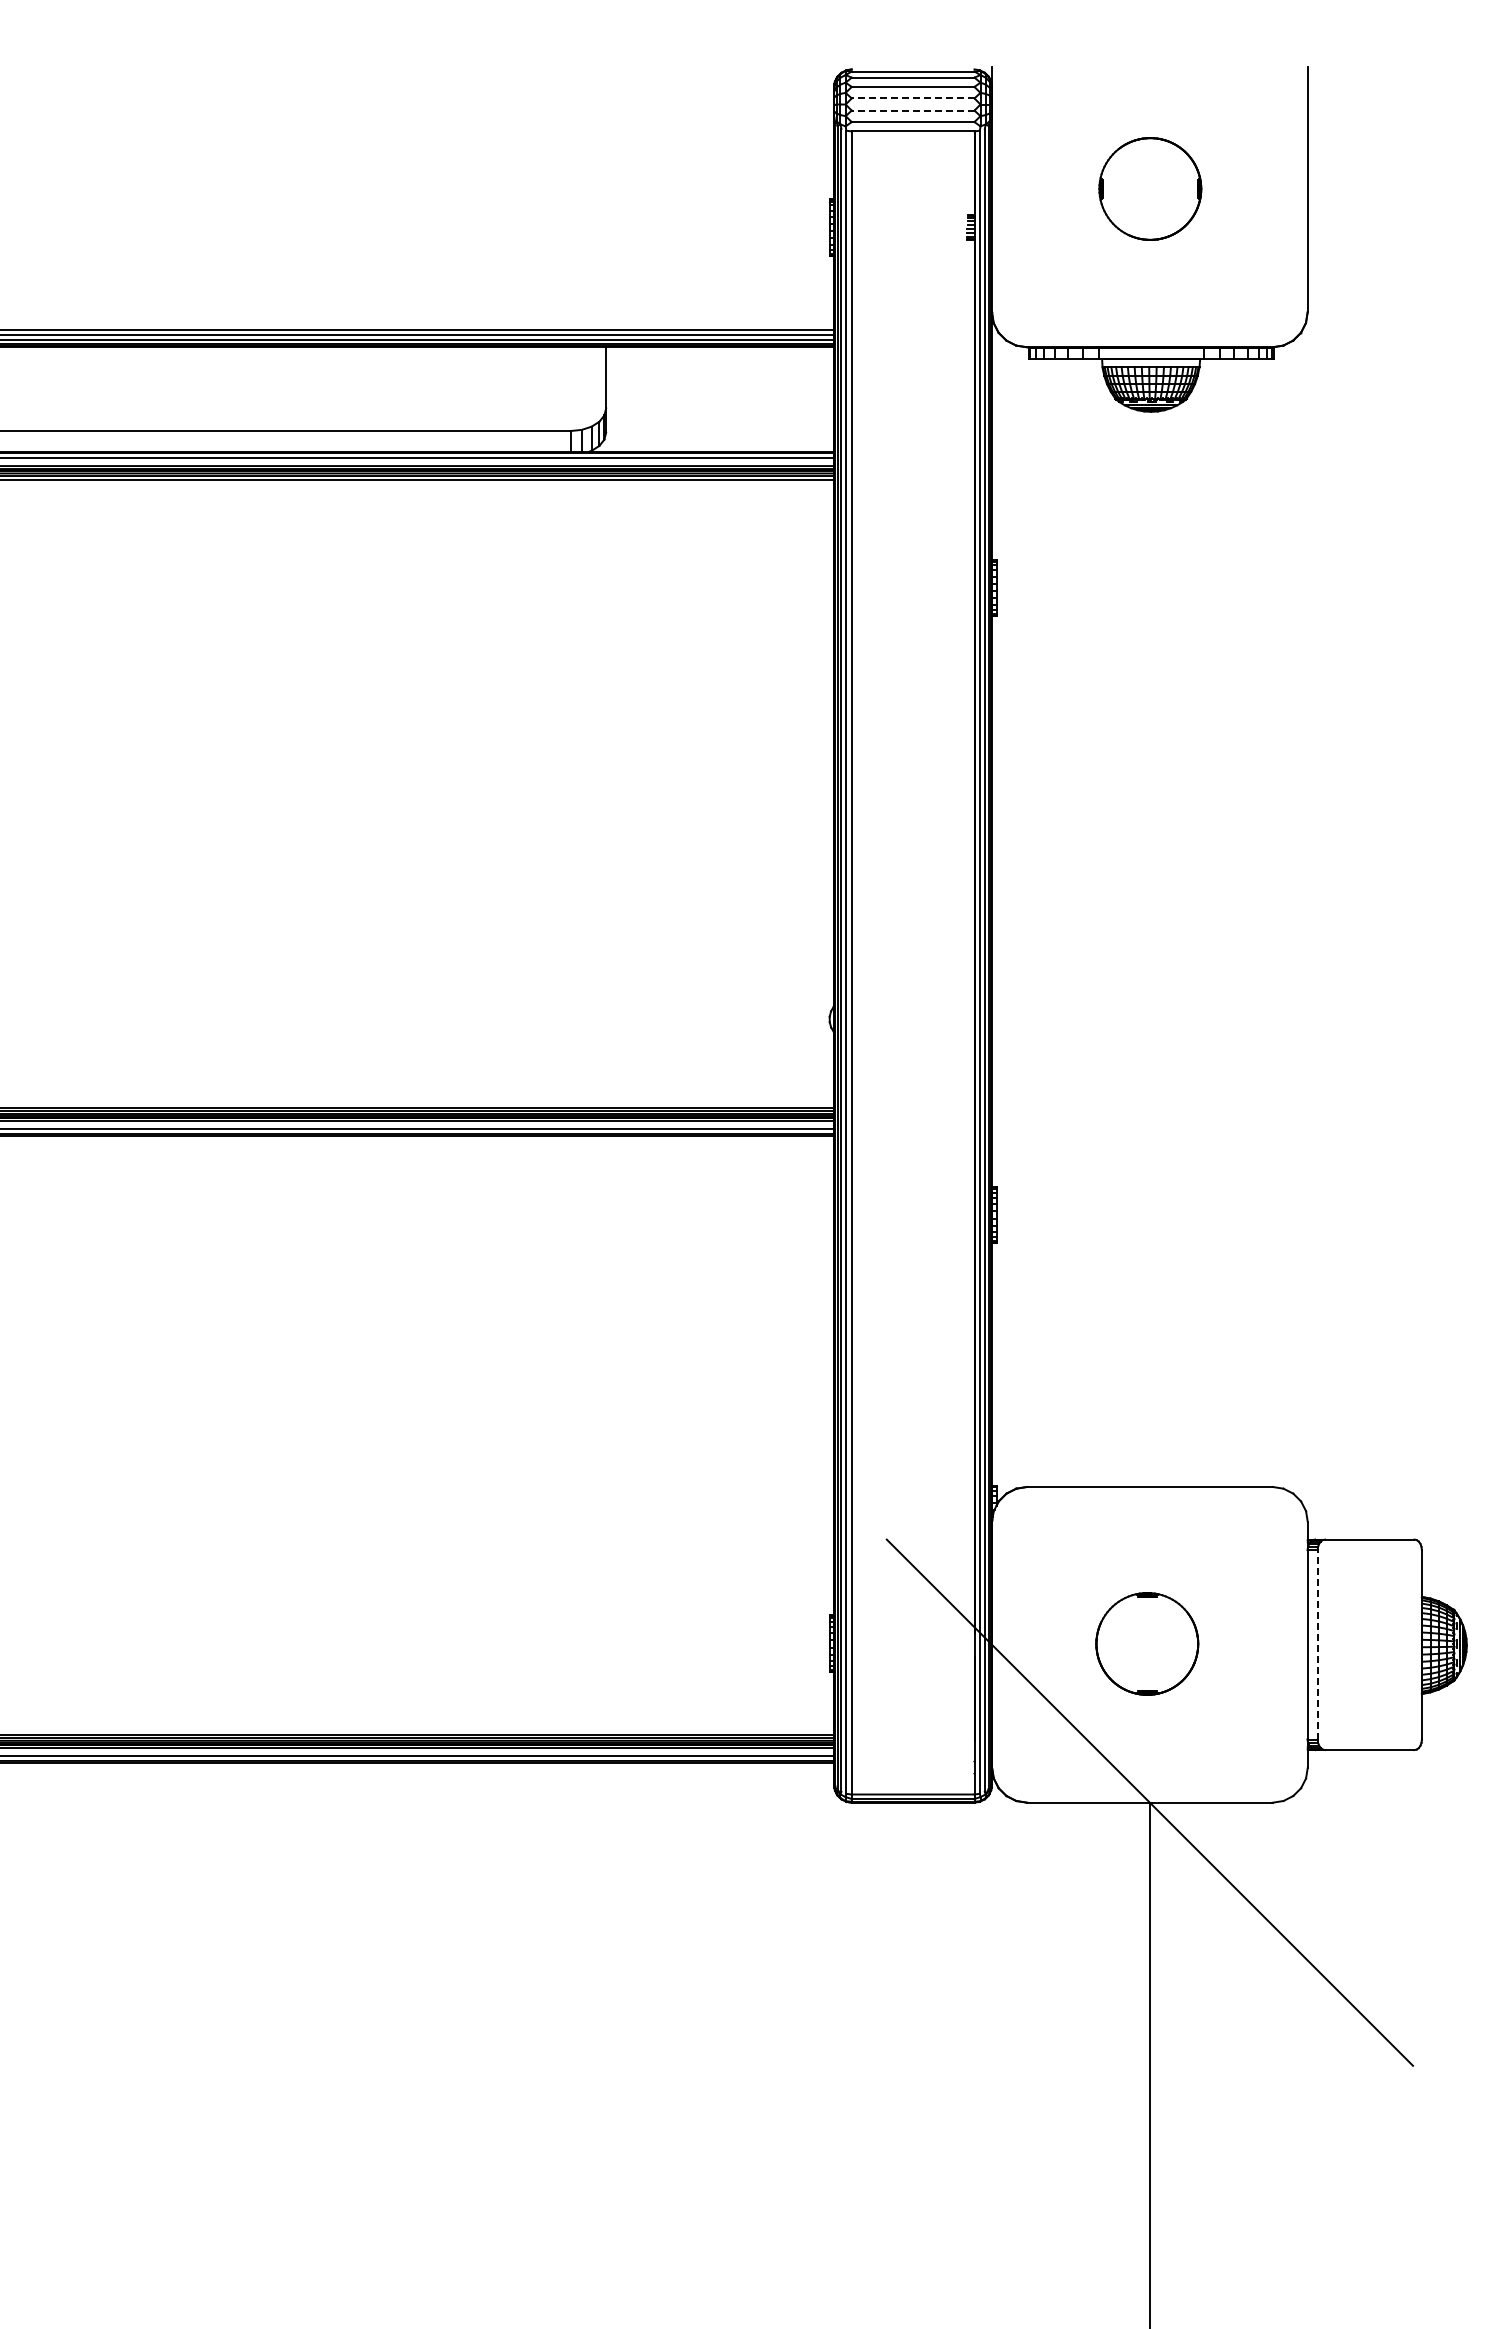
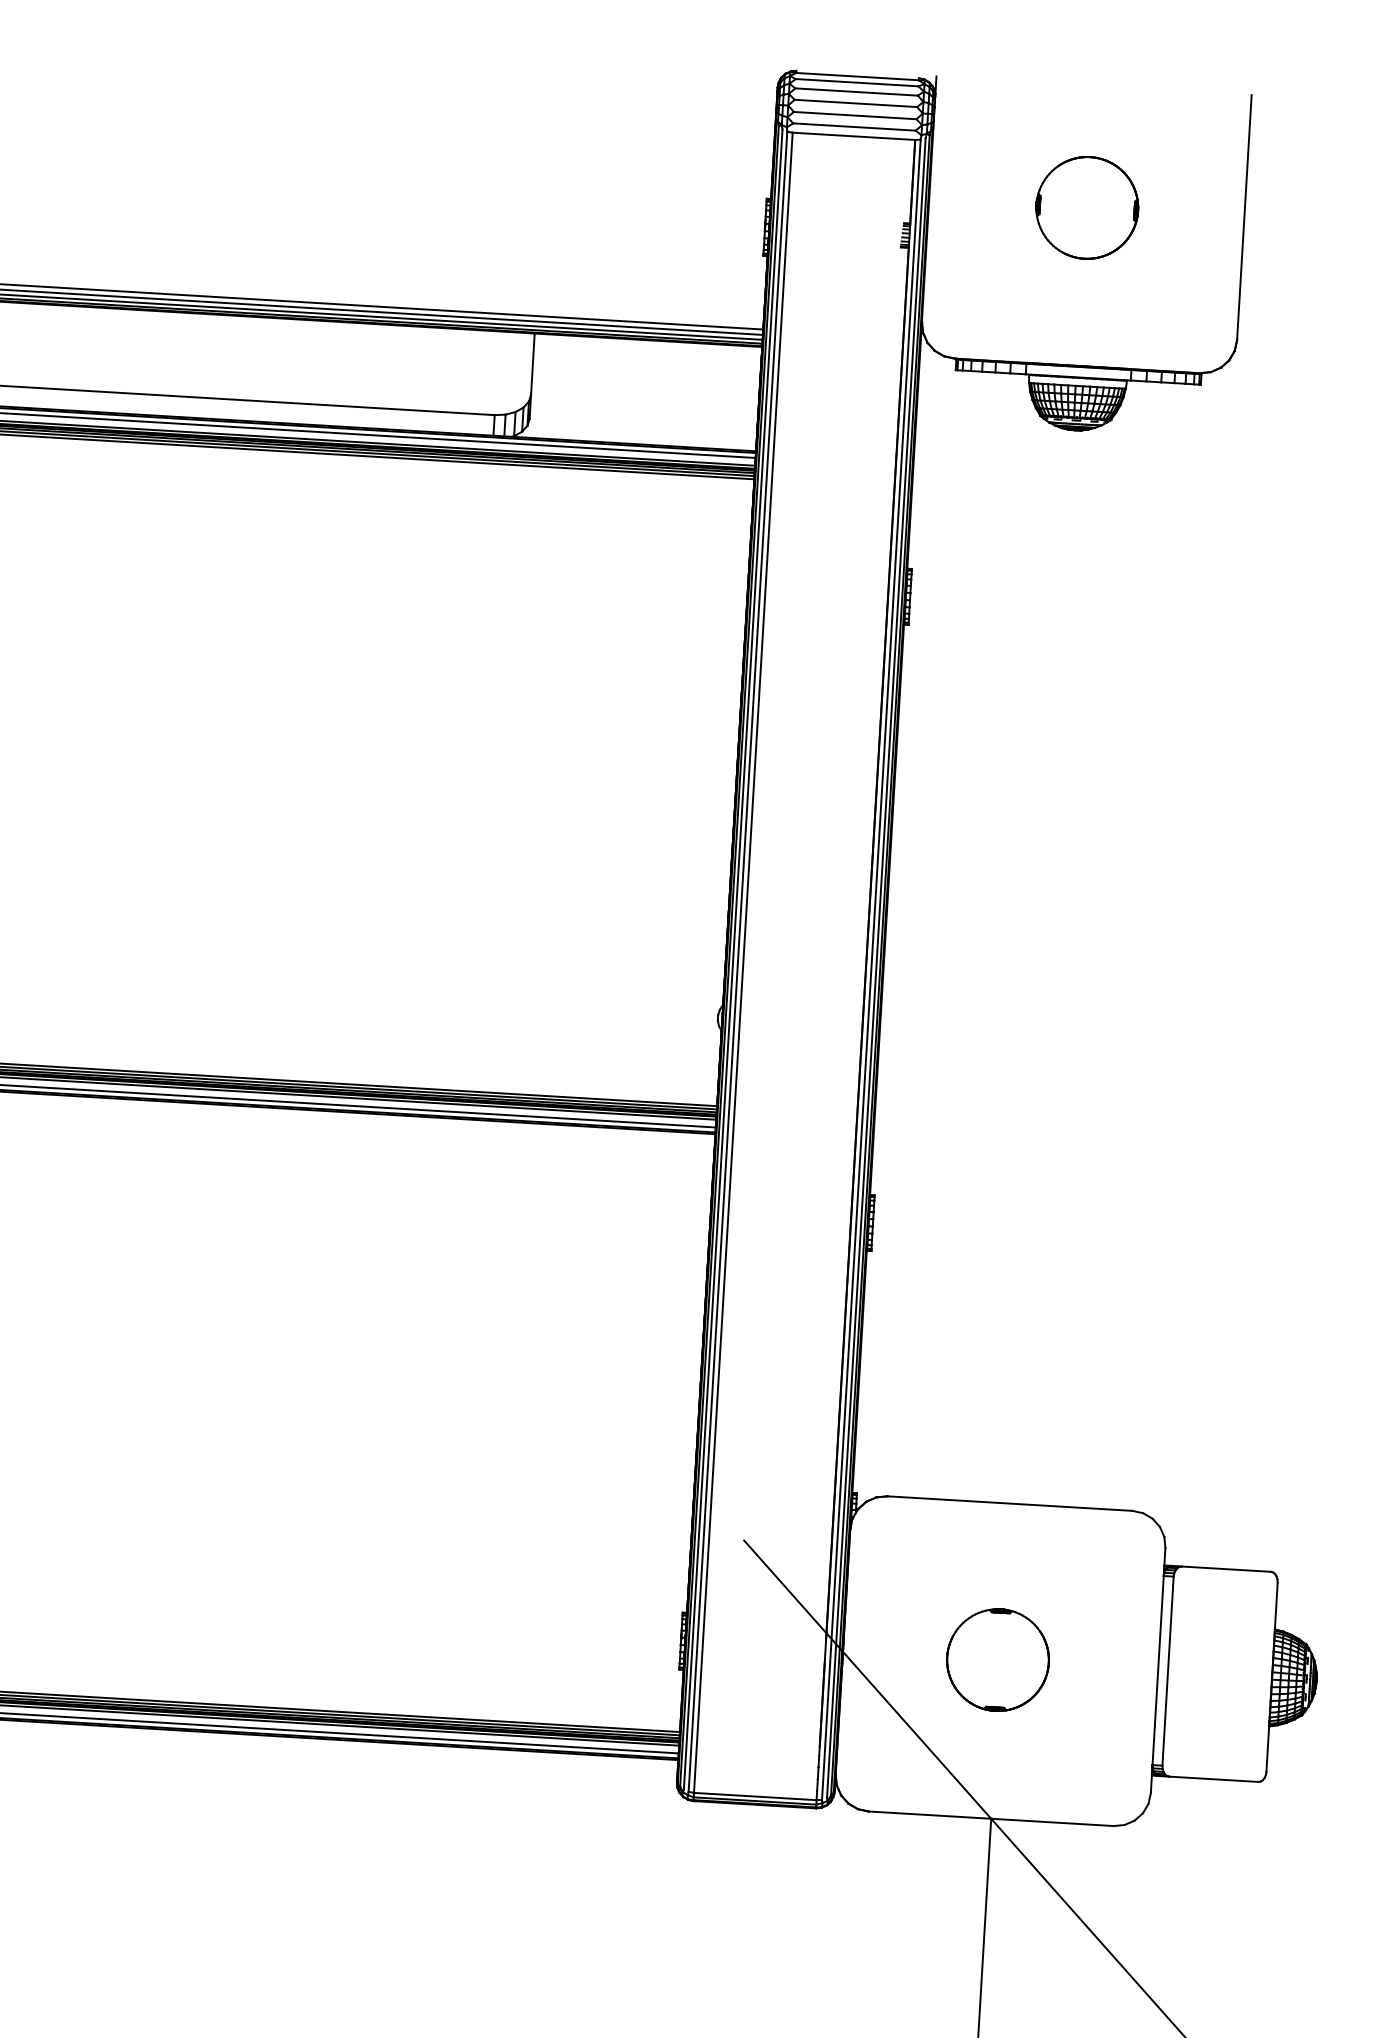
line: (912, 98) -> (855, 103), dashed -> solid
line: (912, 110) -> (854, 115), dashed -> solid
line: (1317, 1644) -> (1167, 1670), dashed -> solid

